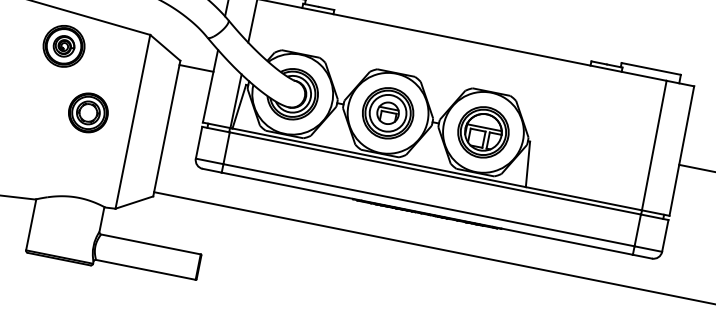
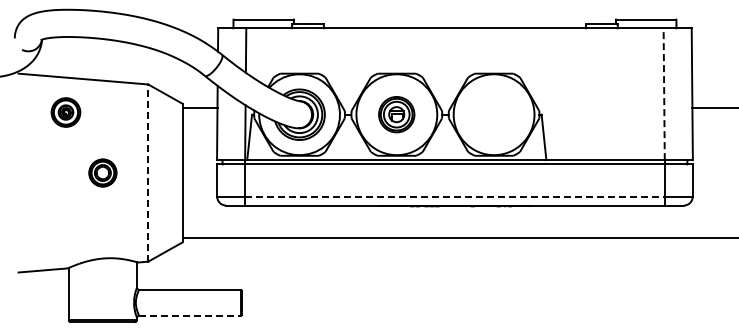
part: (63, 46) -> (65, 112), size x0.7
part: (88, 112) -> (102, 172), size x0.7
part: (387, 113) -> (396, 114), size x0.7
line: (133, 122) -> (148, 173), solid -> dashed
part: (482, 132) -> (493, 114), removed
line: (654, 145) -> (664, 94), solid -> dashed
line: (428, 204) -> (454, 196), solid -> dashed
line: (145, 269) -> (189, 315), solid -> dashed

